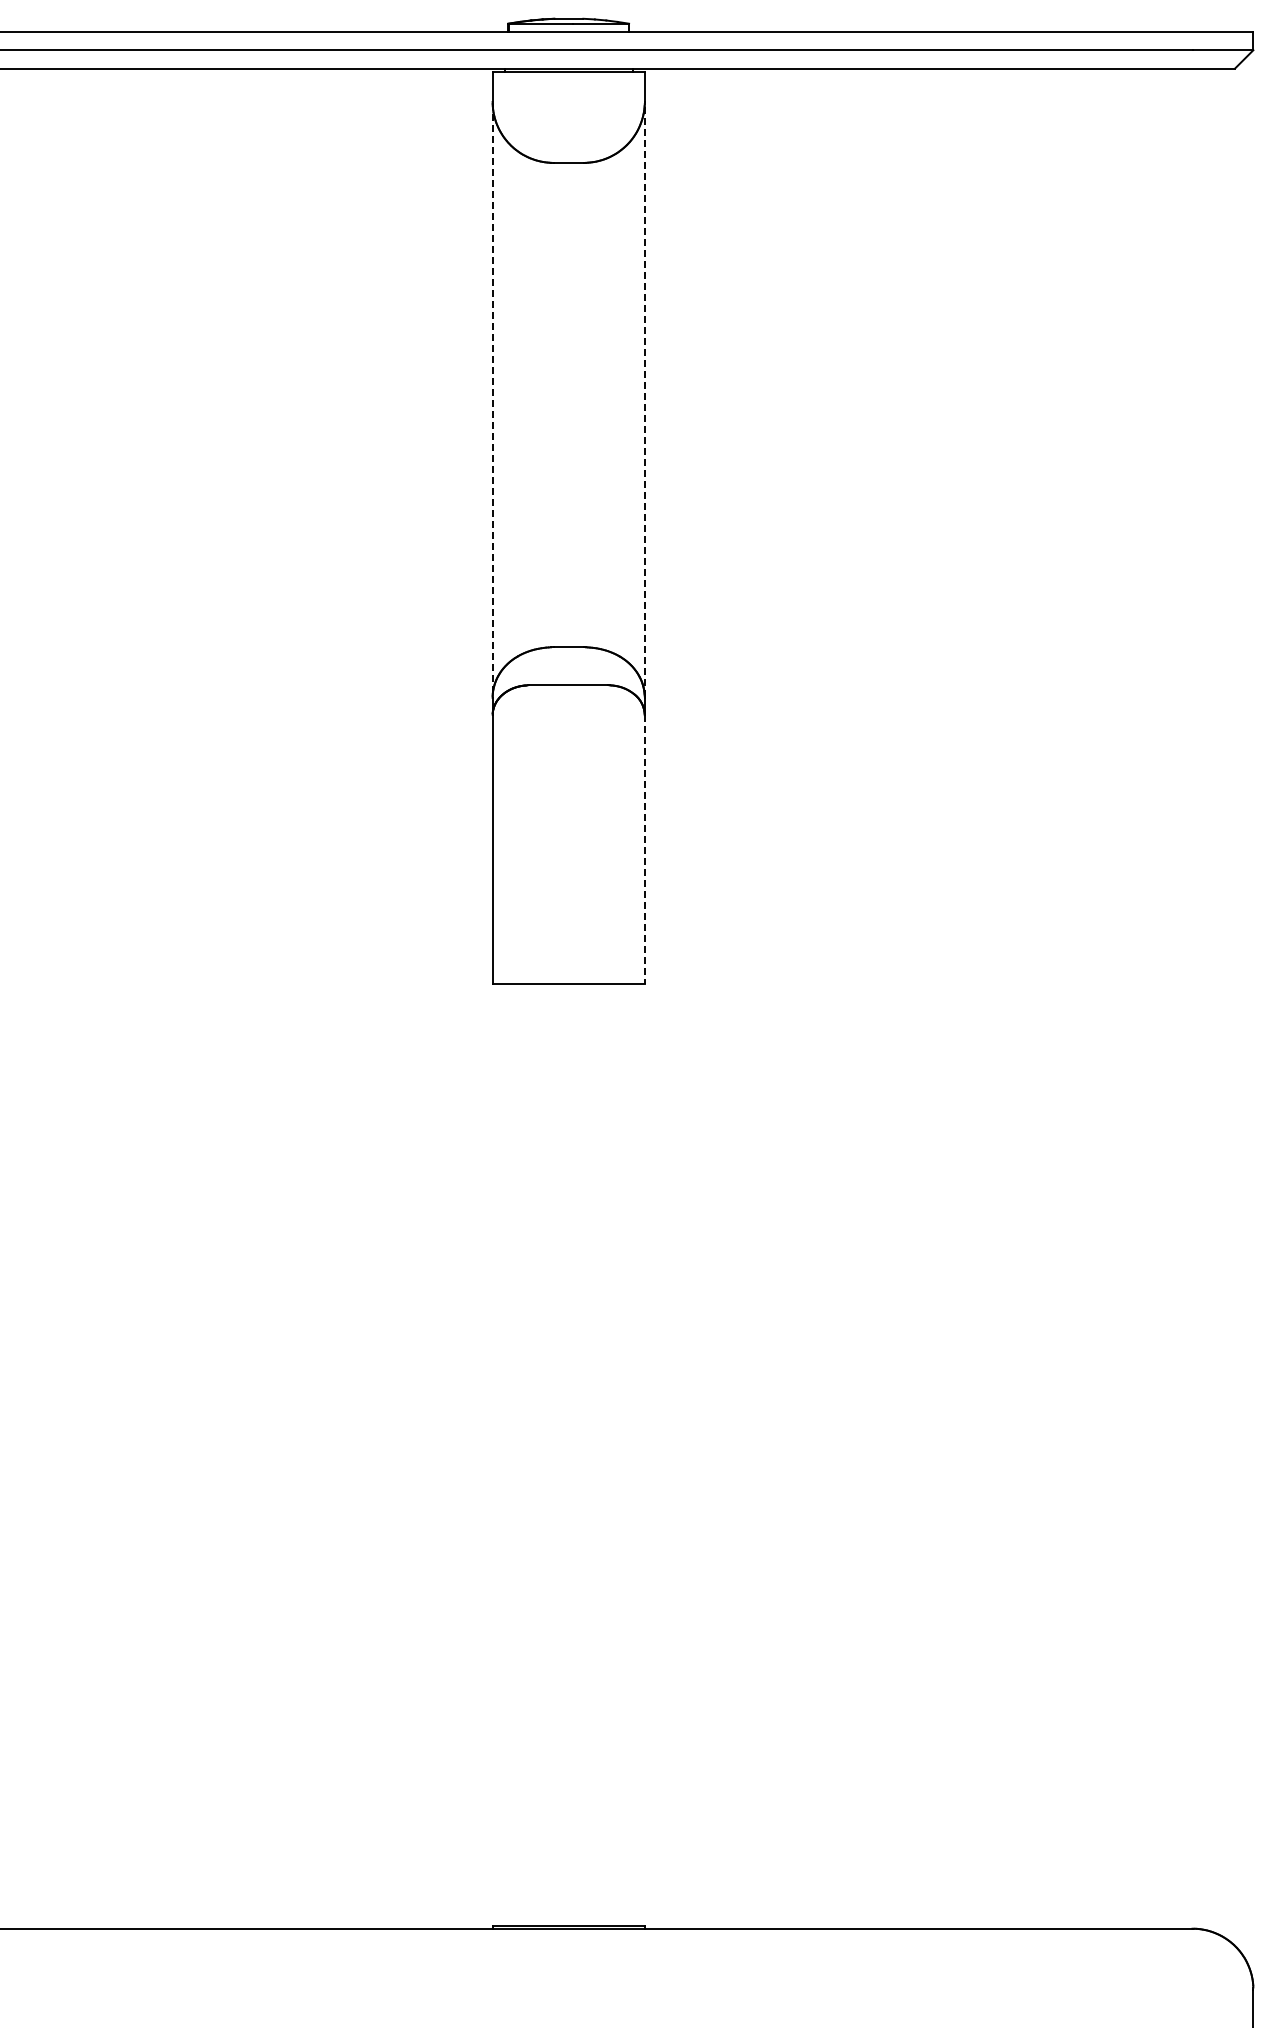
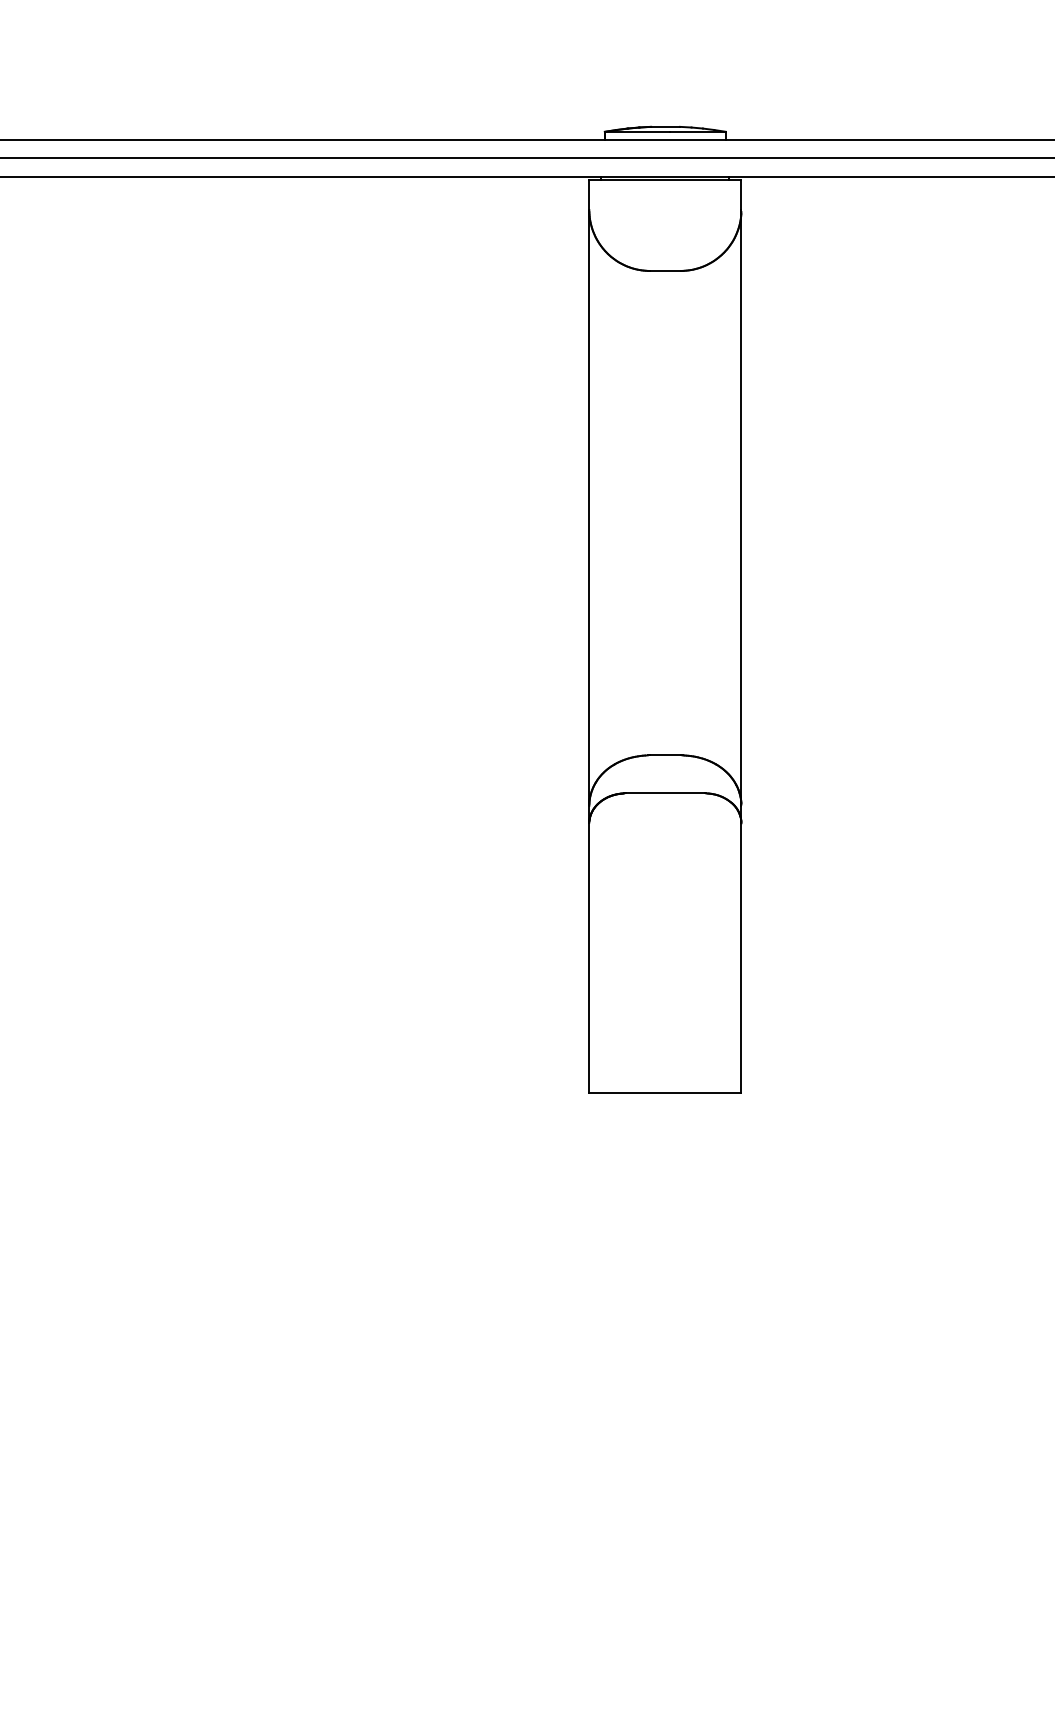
line: (644, 399) -> (741, 507), dashed -> solid
line: (492, 400) -> (589, 508), dashed -> solid
line: (644, 849) -> (741, 957), dashed -> solid

